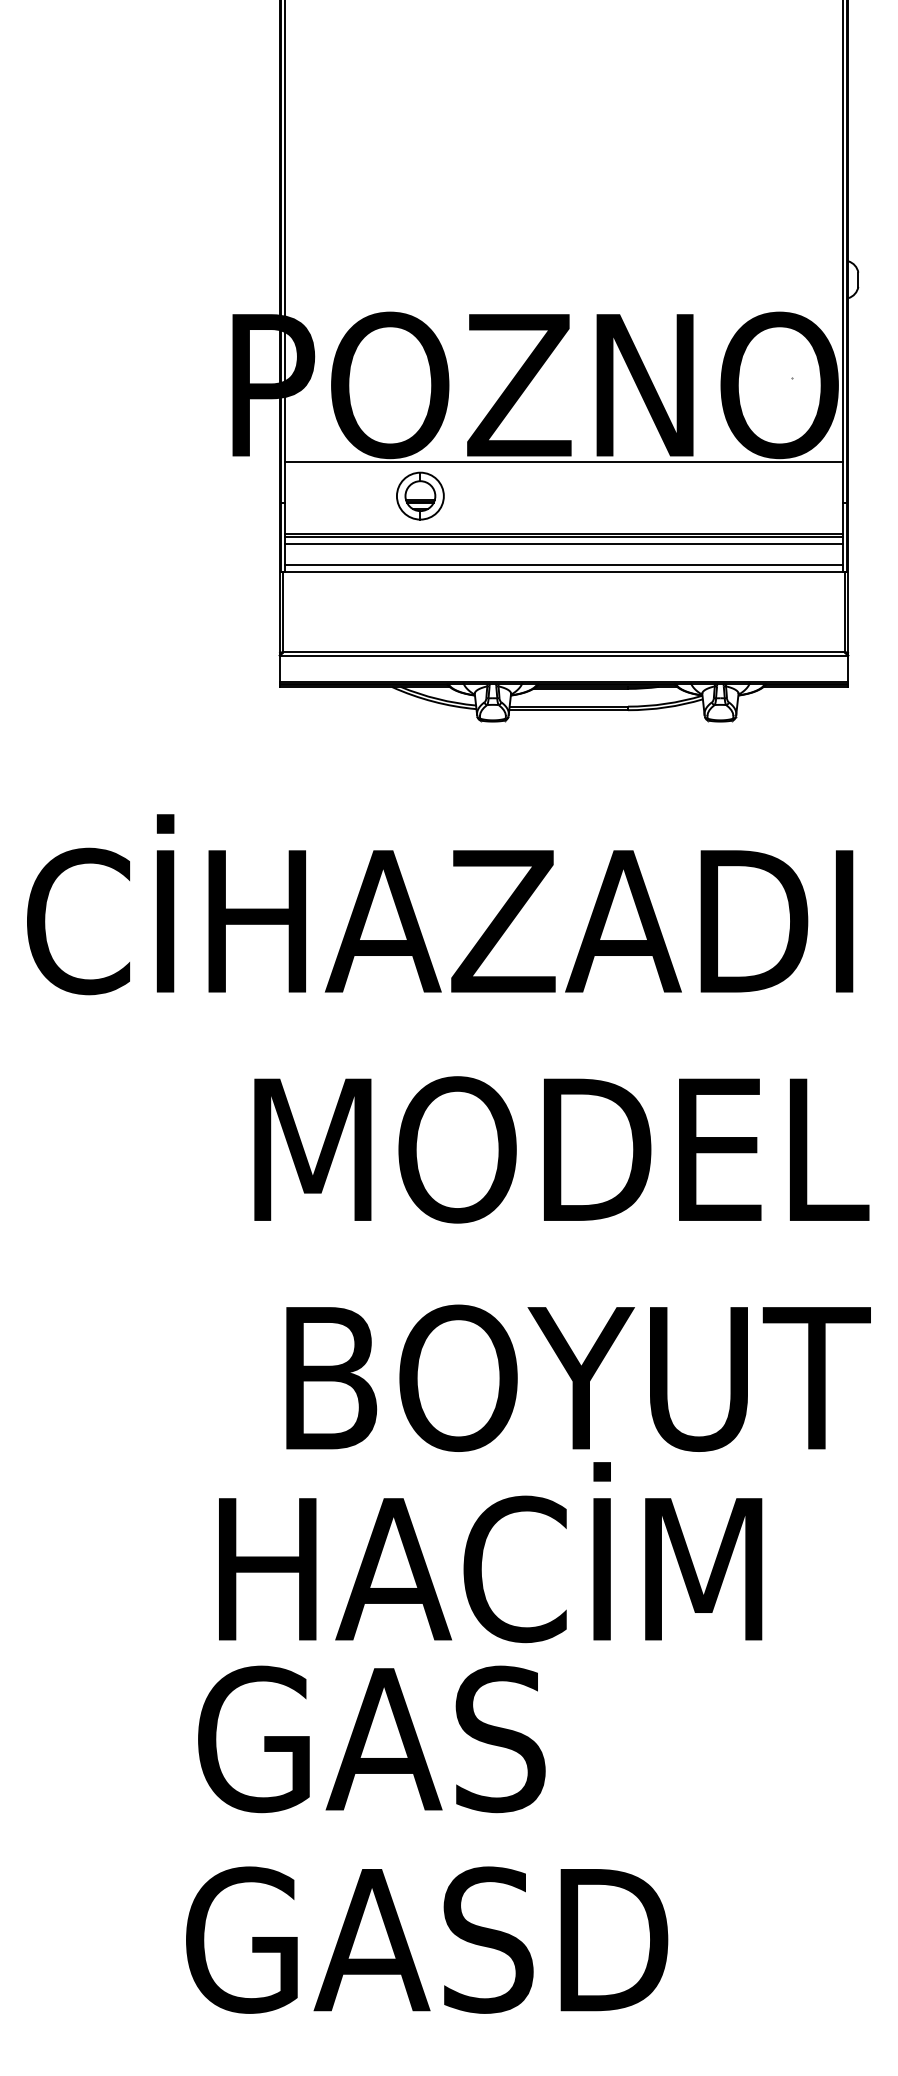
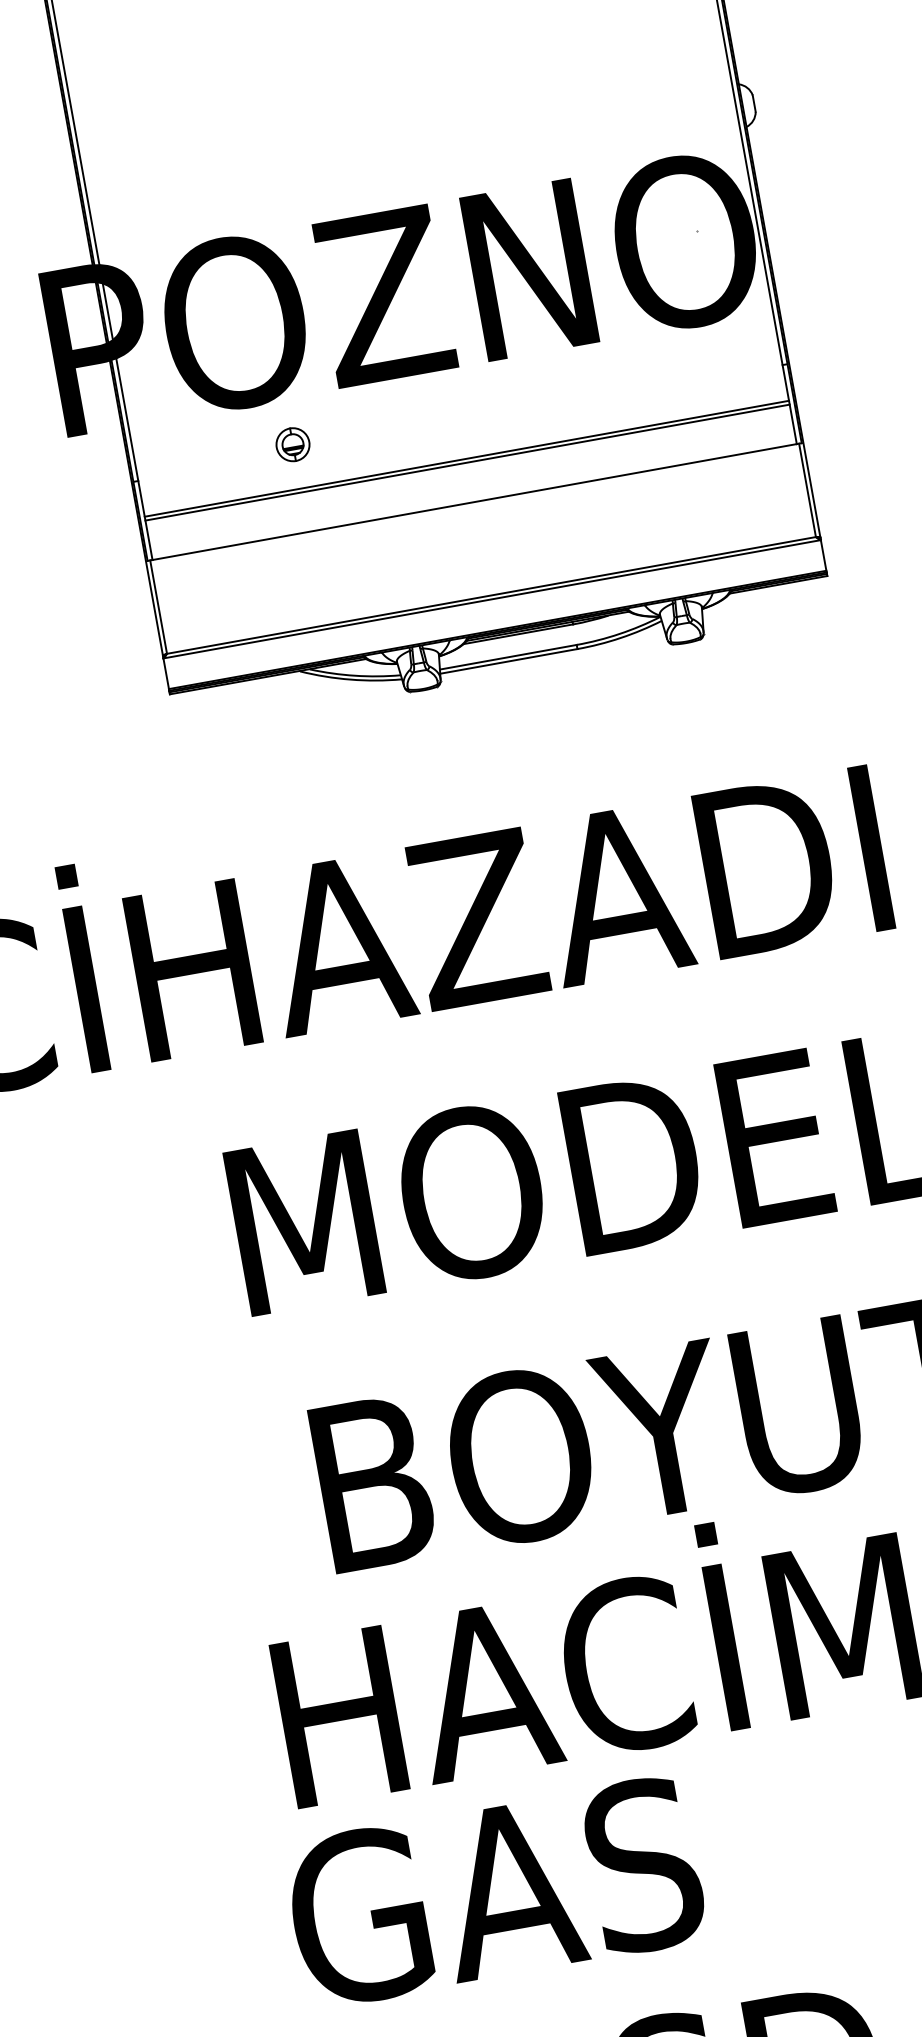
line: (563, 462) -> (451, 376), removed
part: (420, 495) -> (292, 444), size x0.6
line: (563, 543) -> (468, 469), removed
line: (563, 565) -> (472, 495), removed

